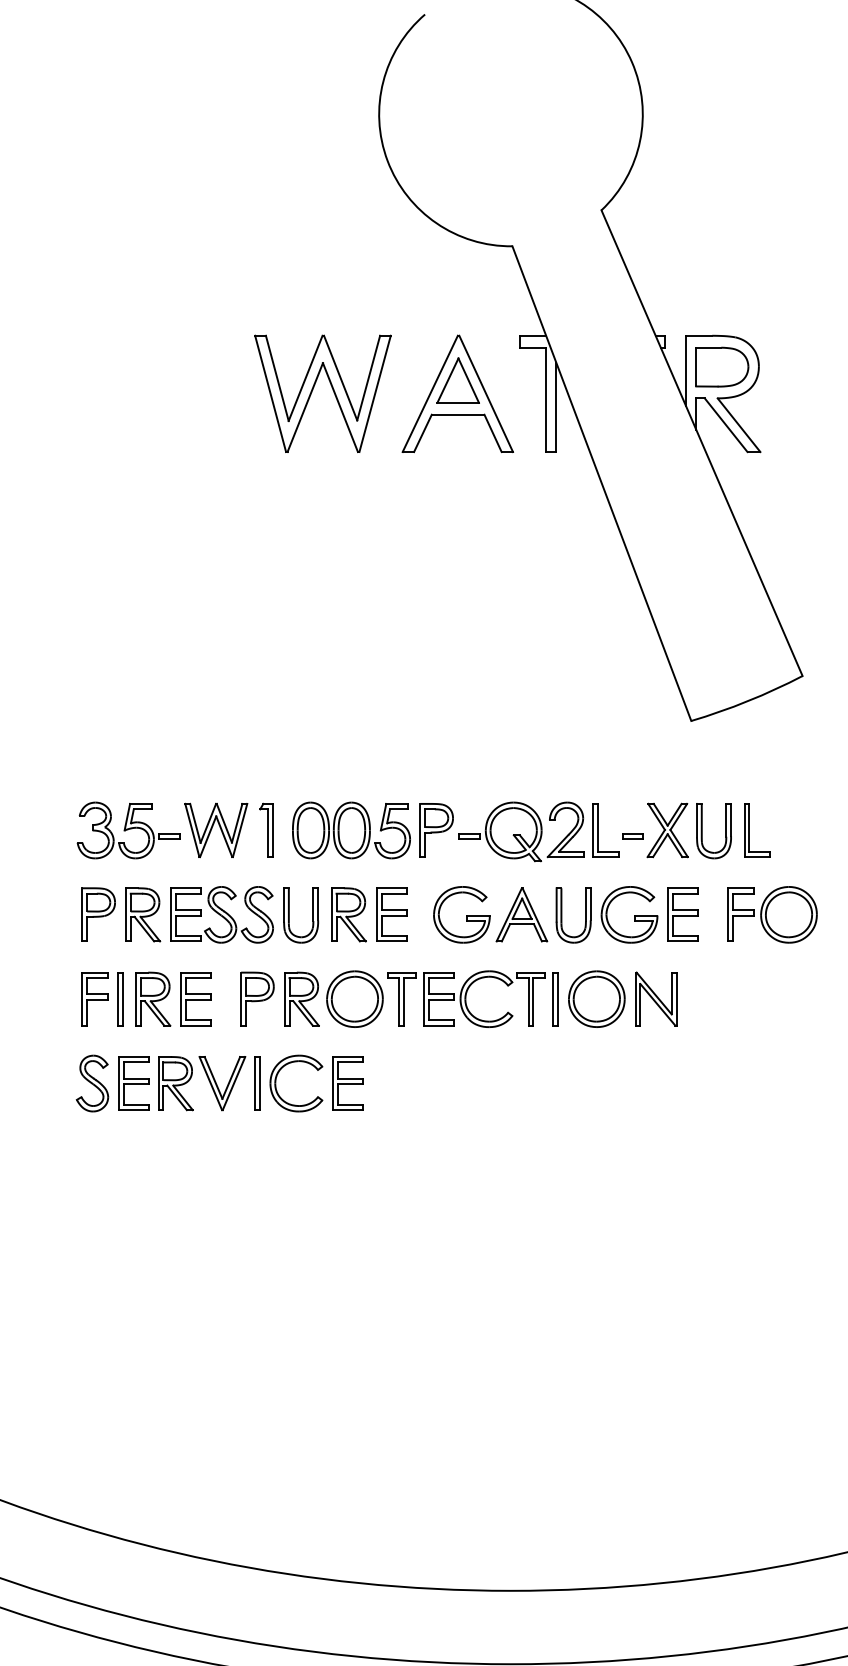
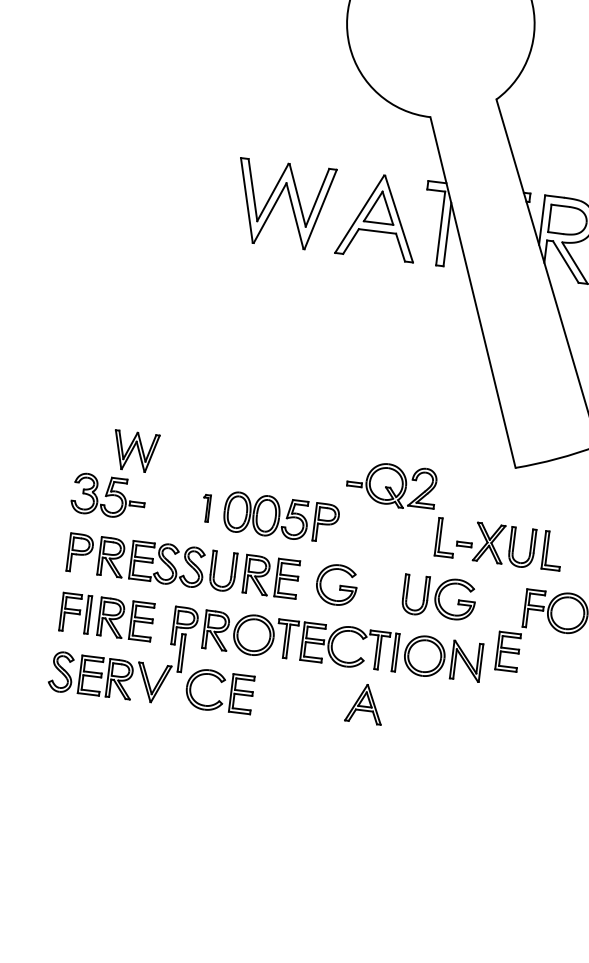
part: (266, 829) -> (206, 507), size x0.7
part: (216, 830) -> (135, 451), moved
part: (521, 831) -> (391, 485), moved
part: (521, 914) -> (364, 703), moved
part: (682, 914) -> (507, 651), moved
part: (257, 1083) -> (181, 653), moved

